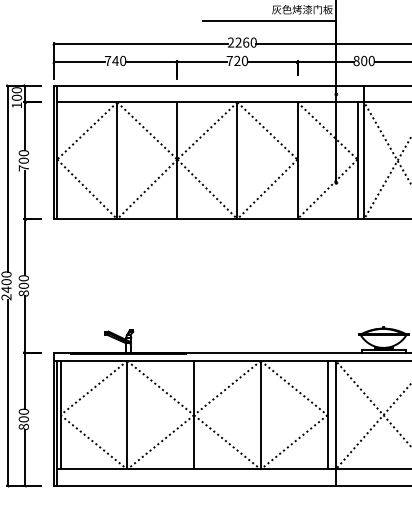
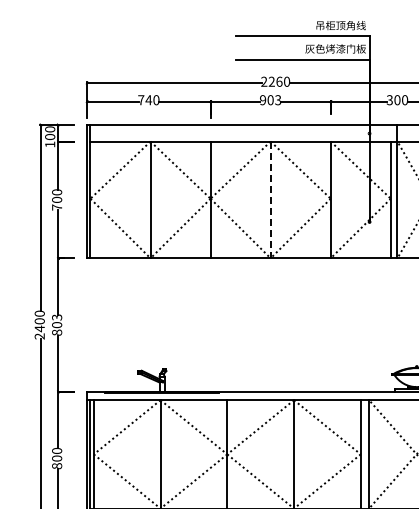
text: (237, 61) -> (270, 100), 720 -> 903
text: (356, 61) -> (389, 100), 800 -> 300
line: (237, 161) -> (270, 200), solid -> dashed
text: (24, 278) -> (57, 317), 800 -> 803

